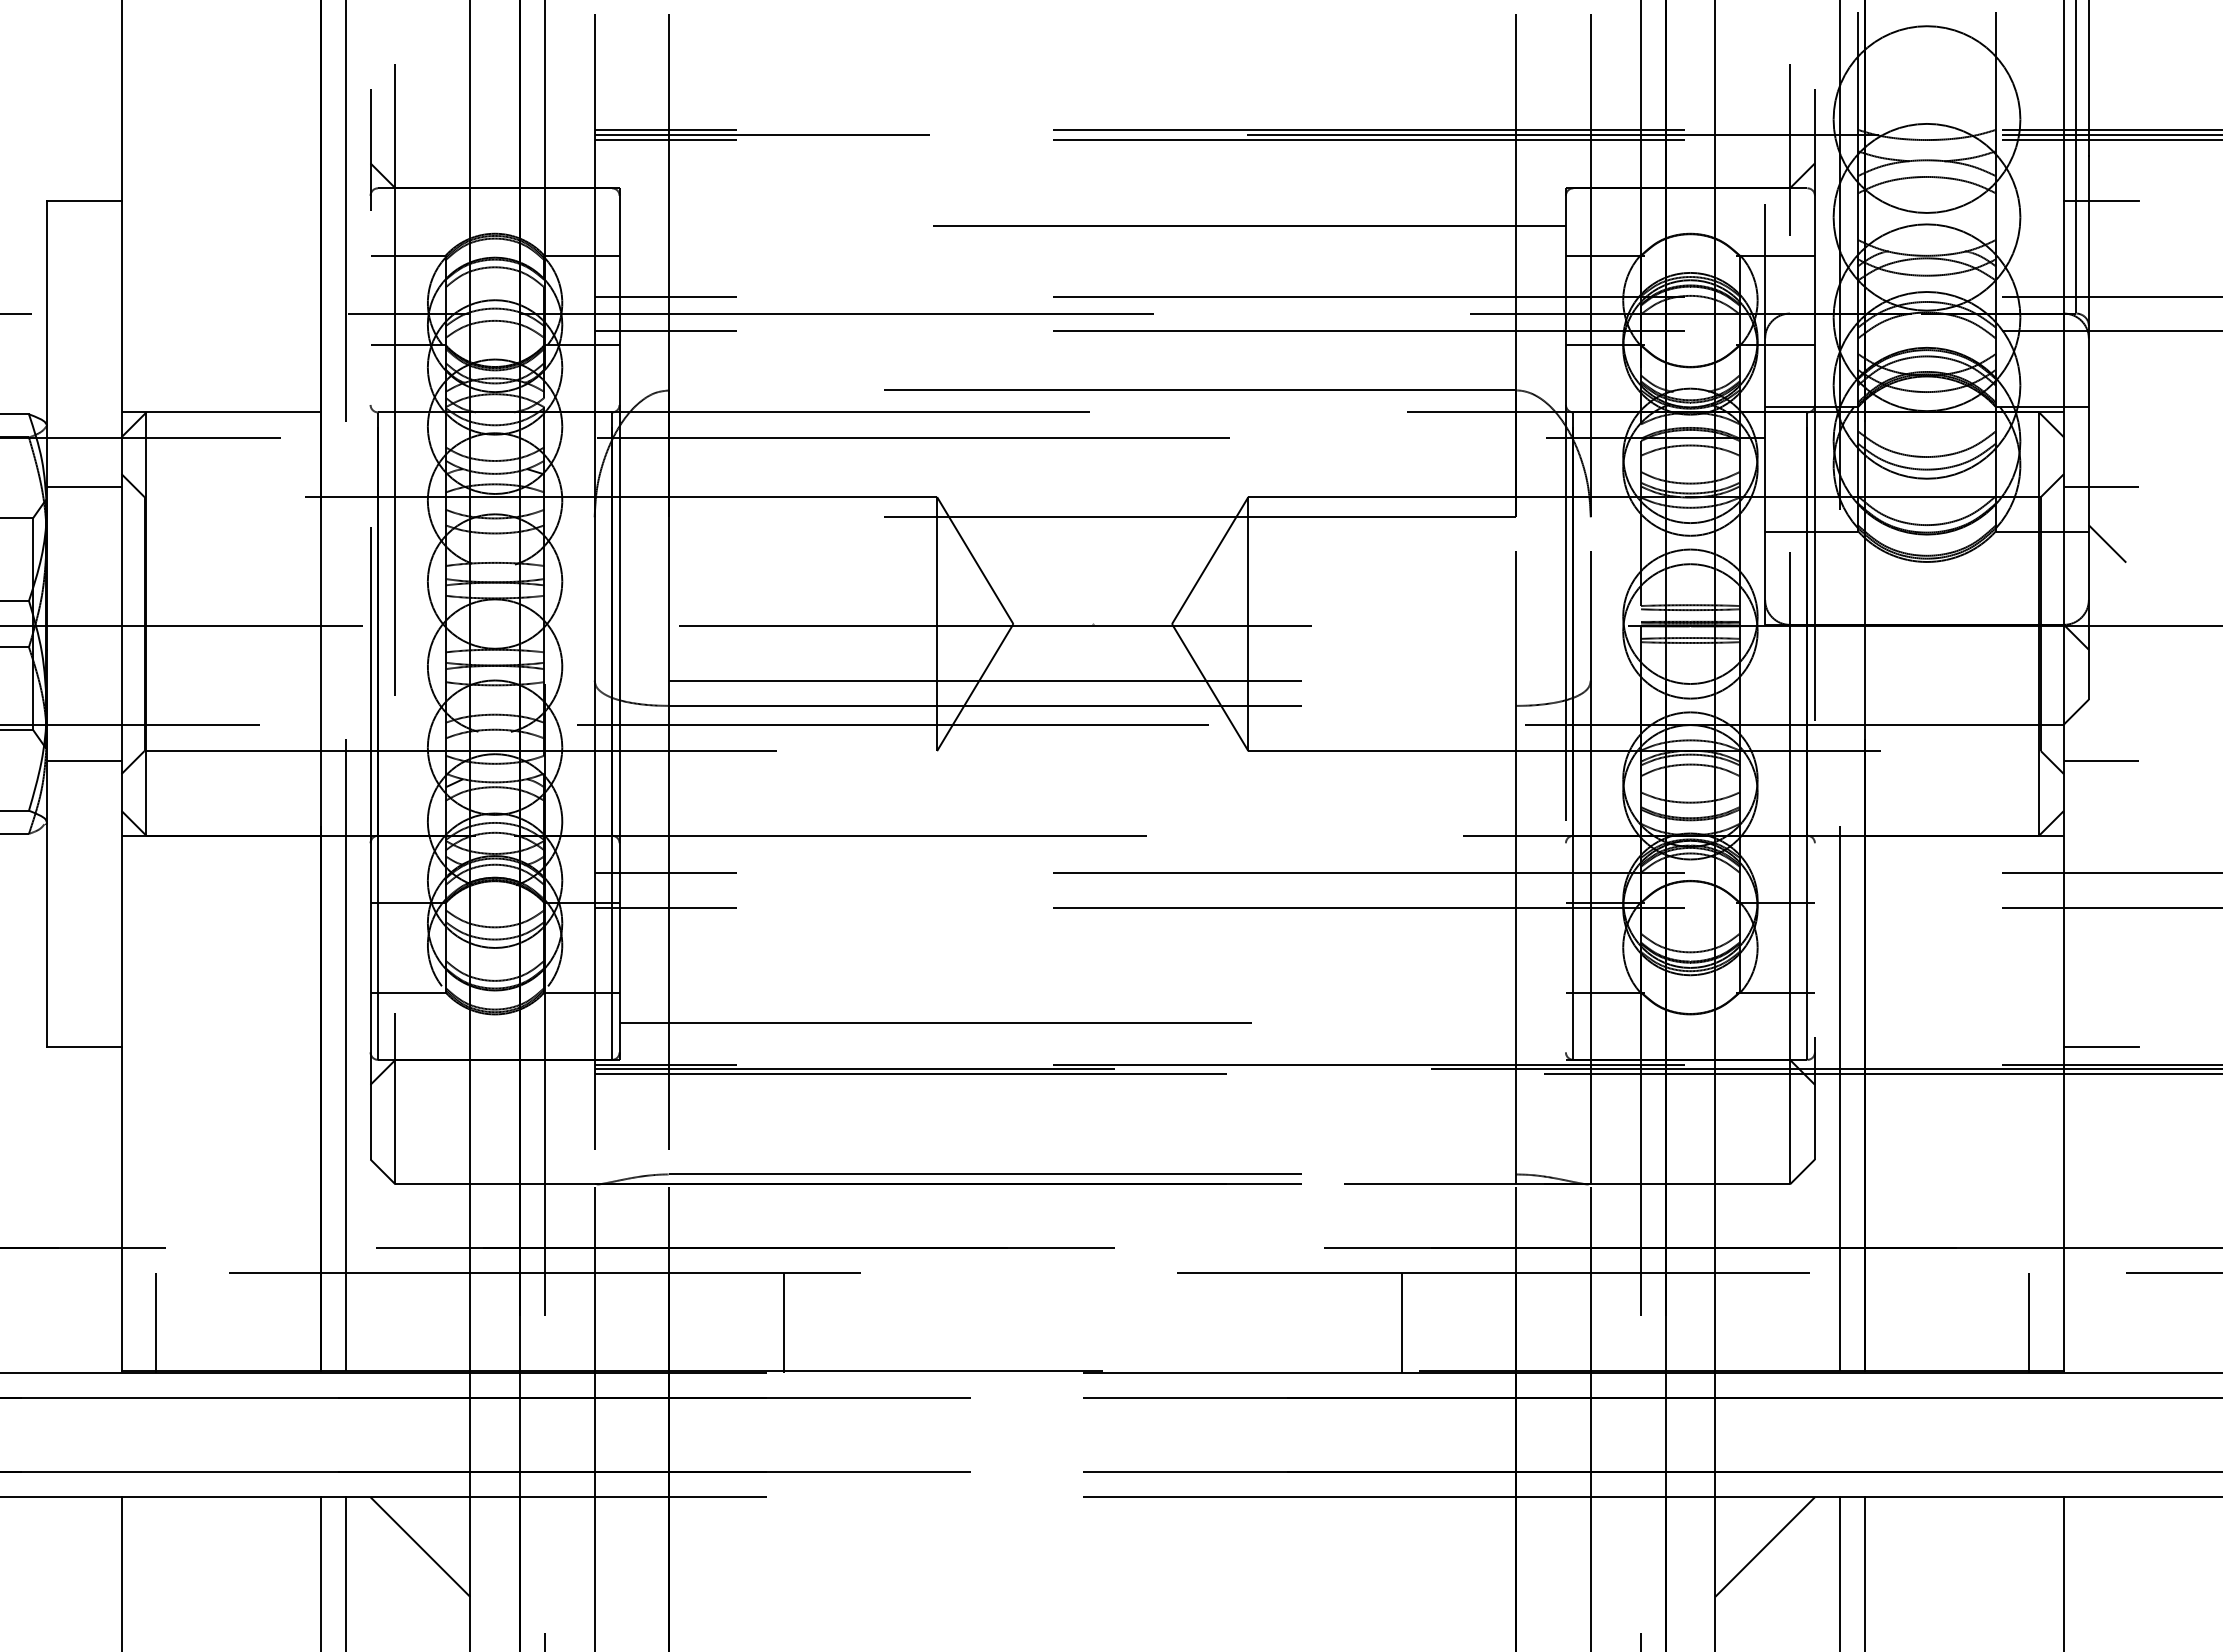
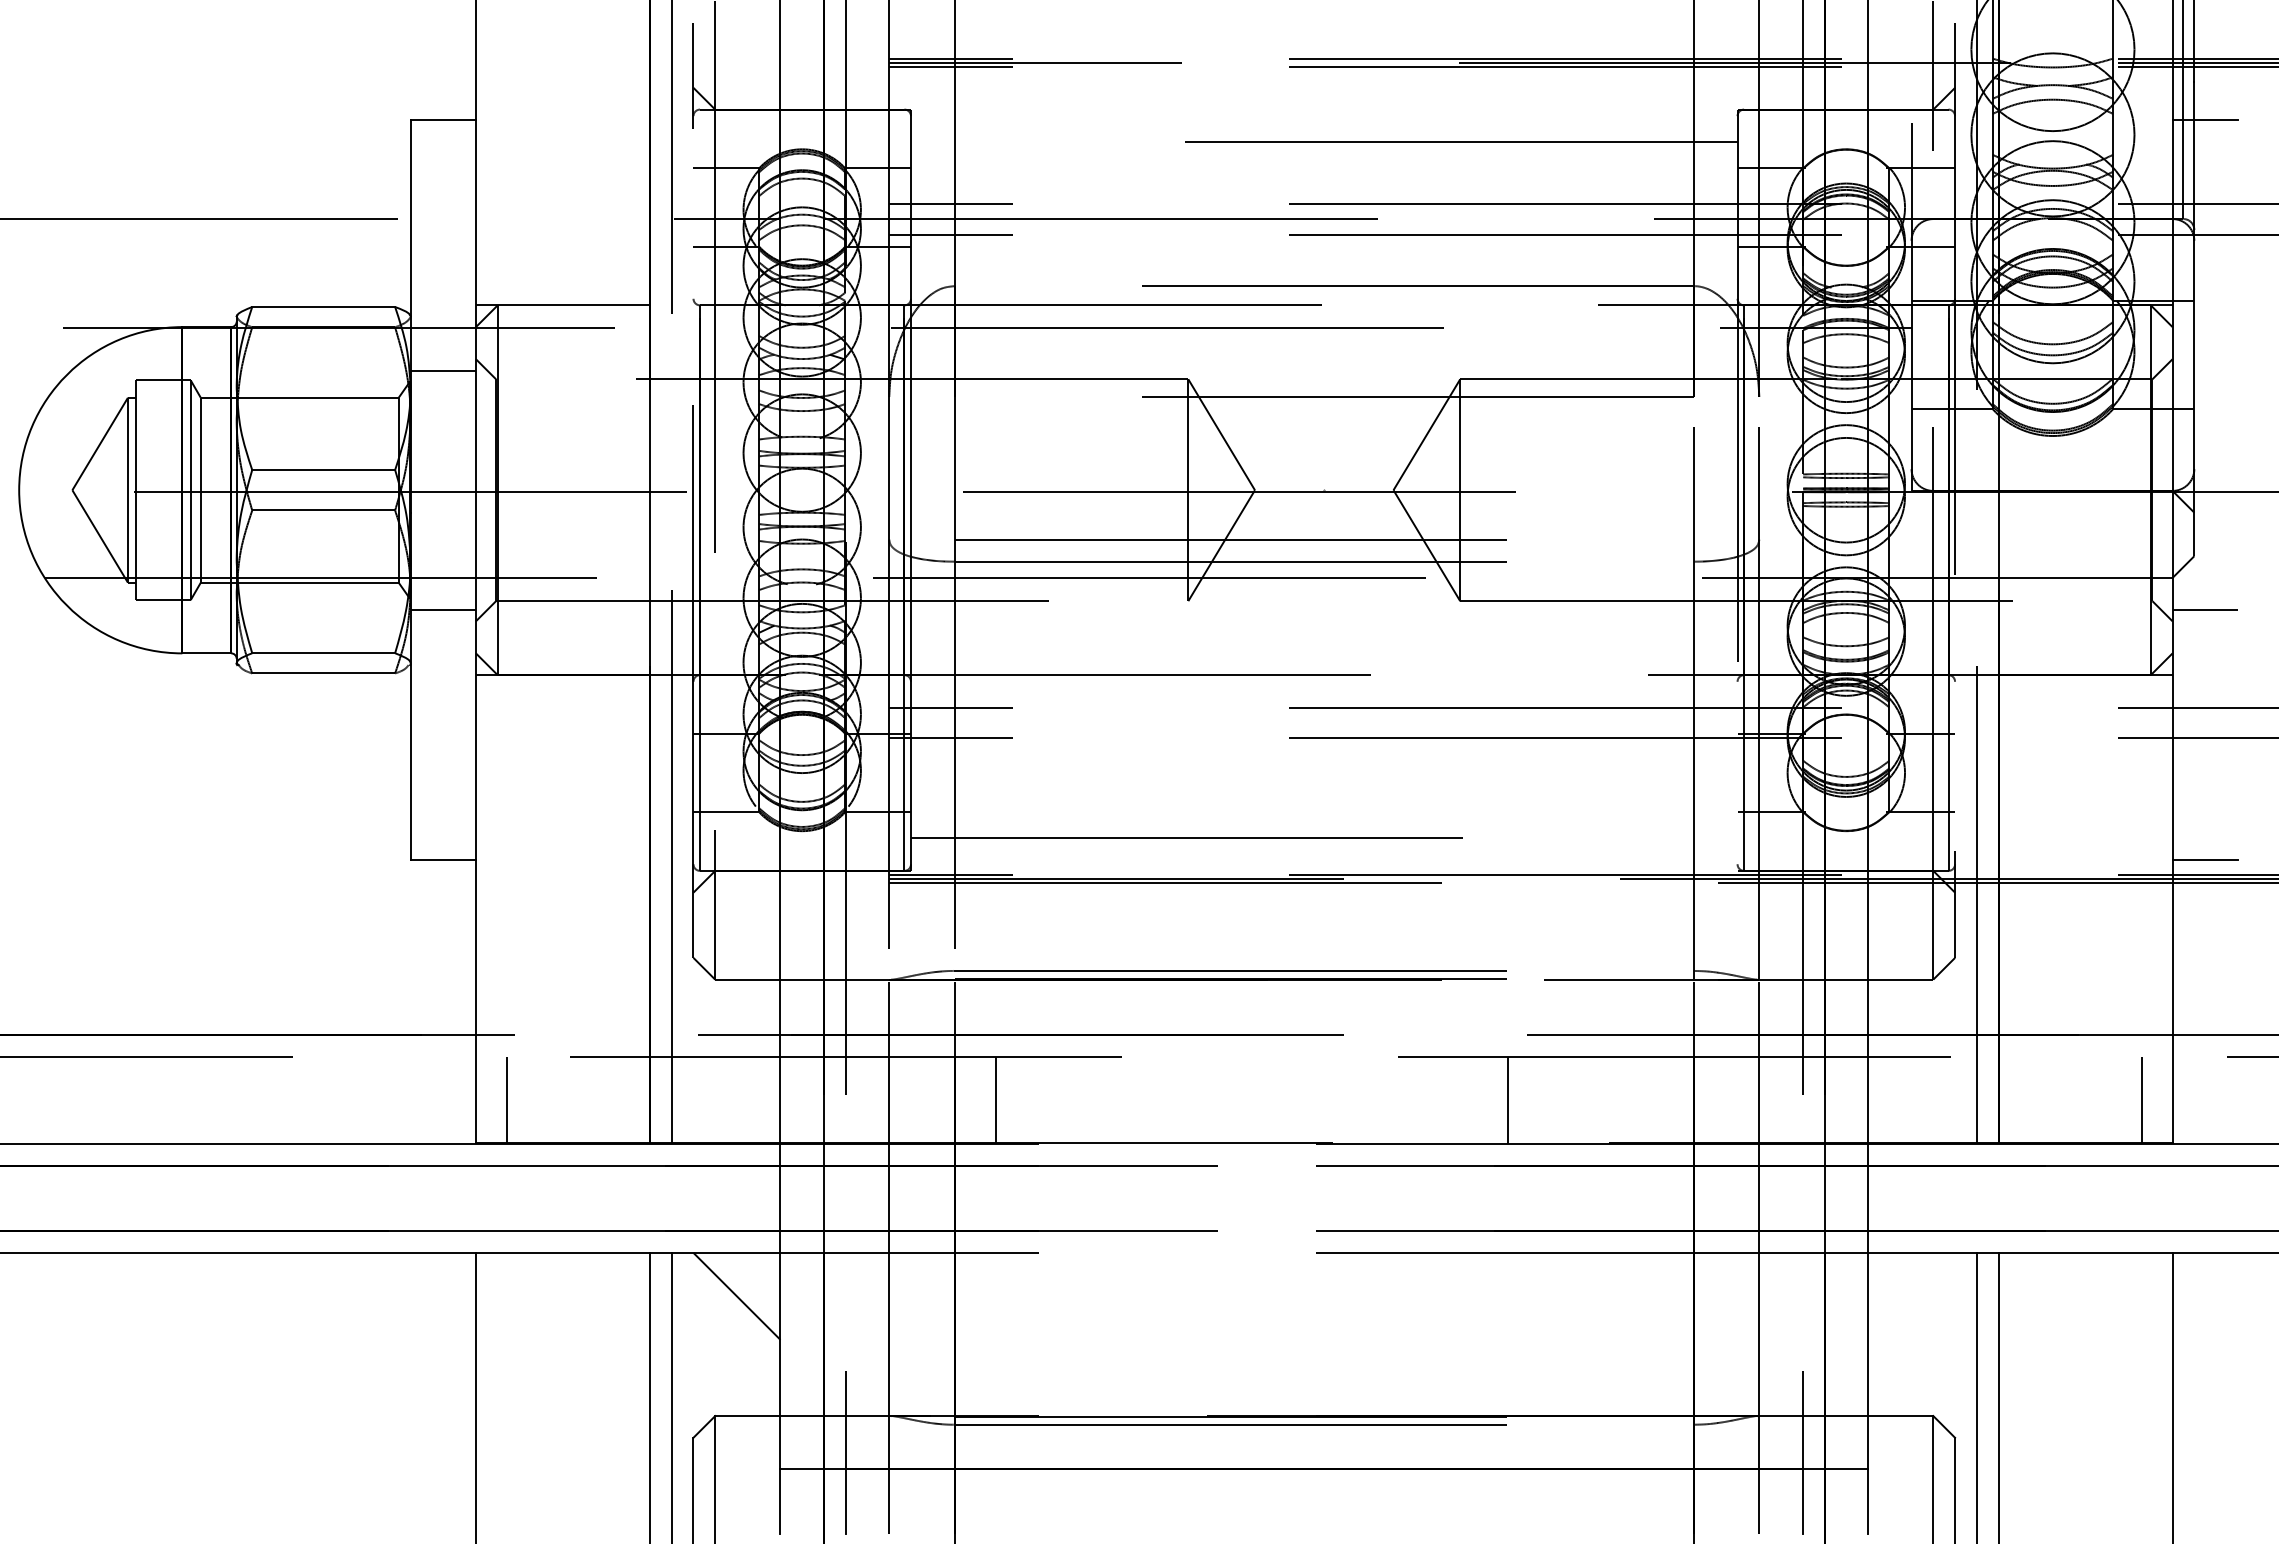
line: (2100, 486) -> (2204, 370), removed
line: (2107, 543) -> (2210, 419), removed
line: (783, 1322) -> (996, 1100), moved
line: (1402, 1322) -> (1508, 1100), moved
line: (1765, 1546) -> (1911, 1295), removed

